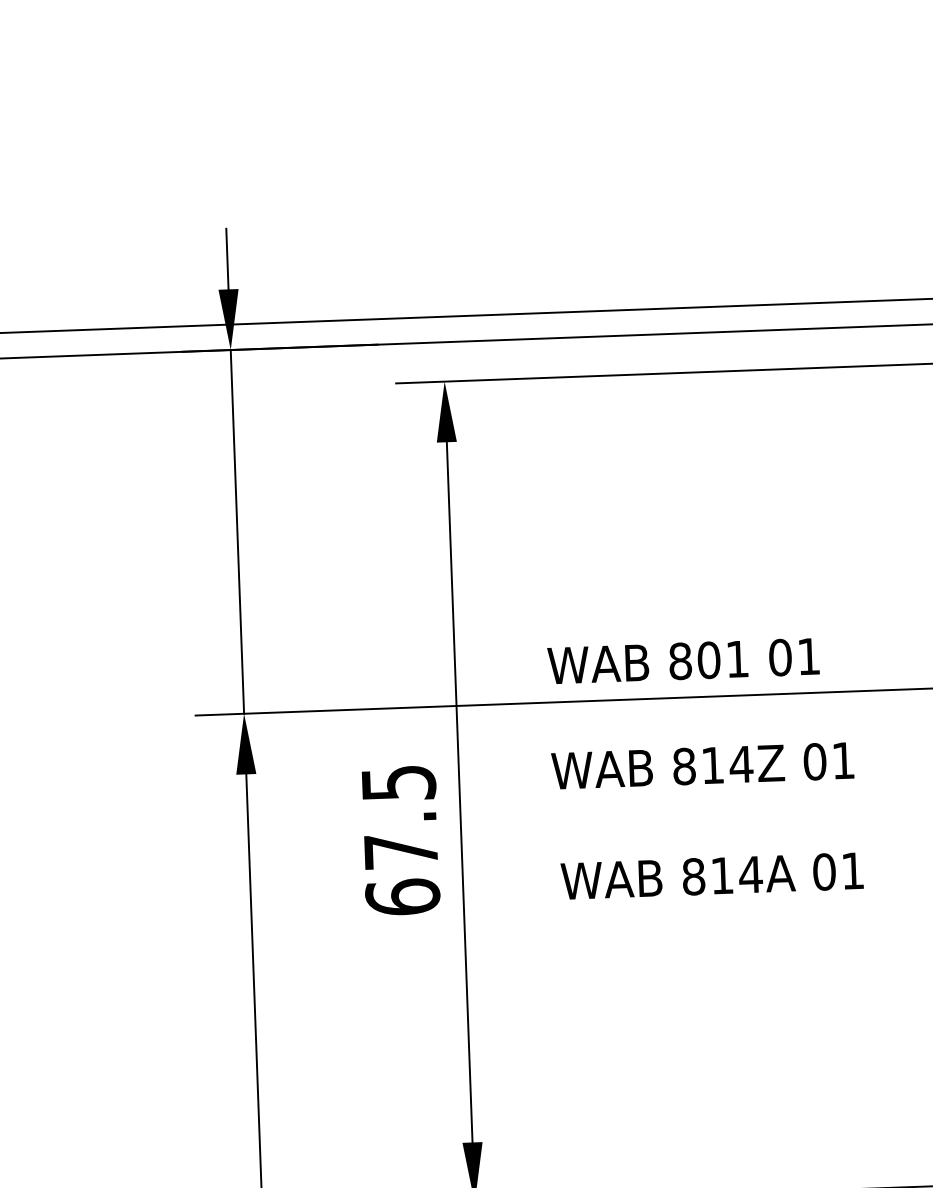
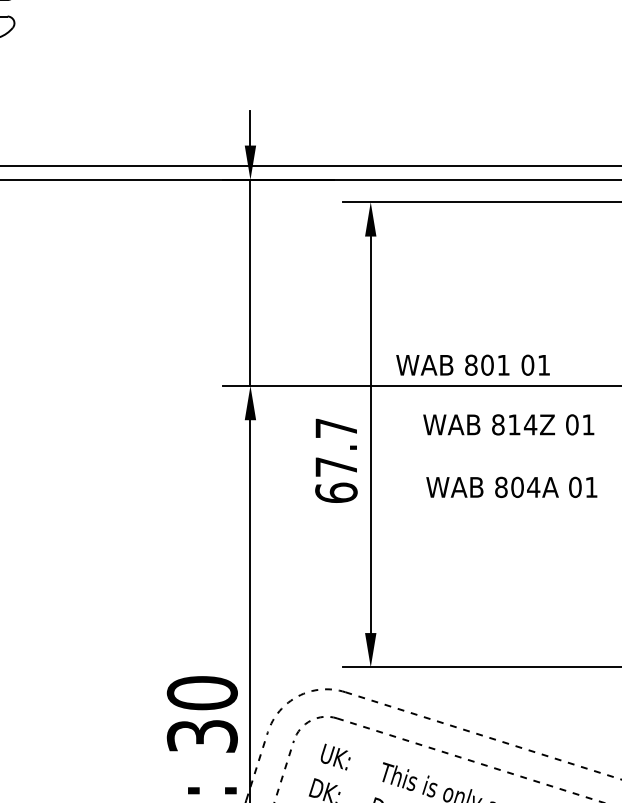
text: (682, 659) -> (472, 364), moved
text: (398, 783) -> (336, 428), 67.5 -> 67.7
text: (722, 874) -> (517, 486), 814A -> 804A

